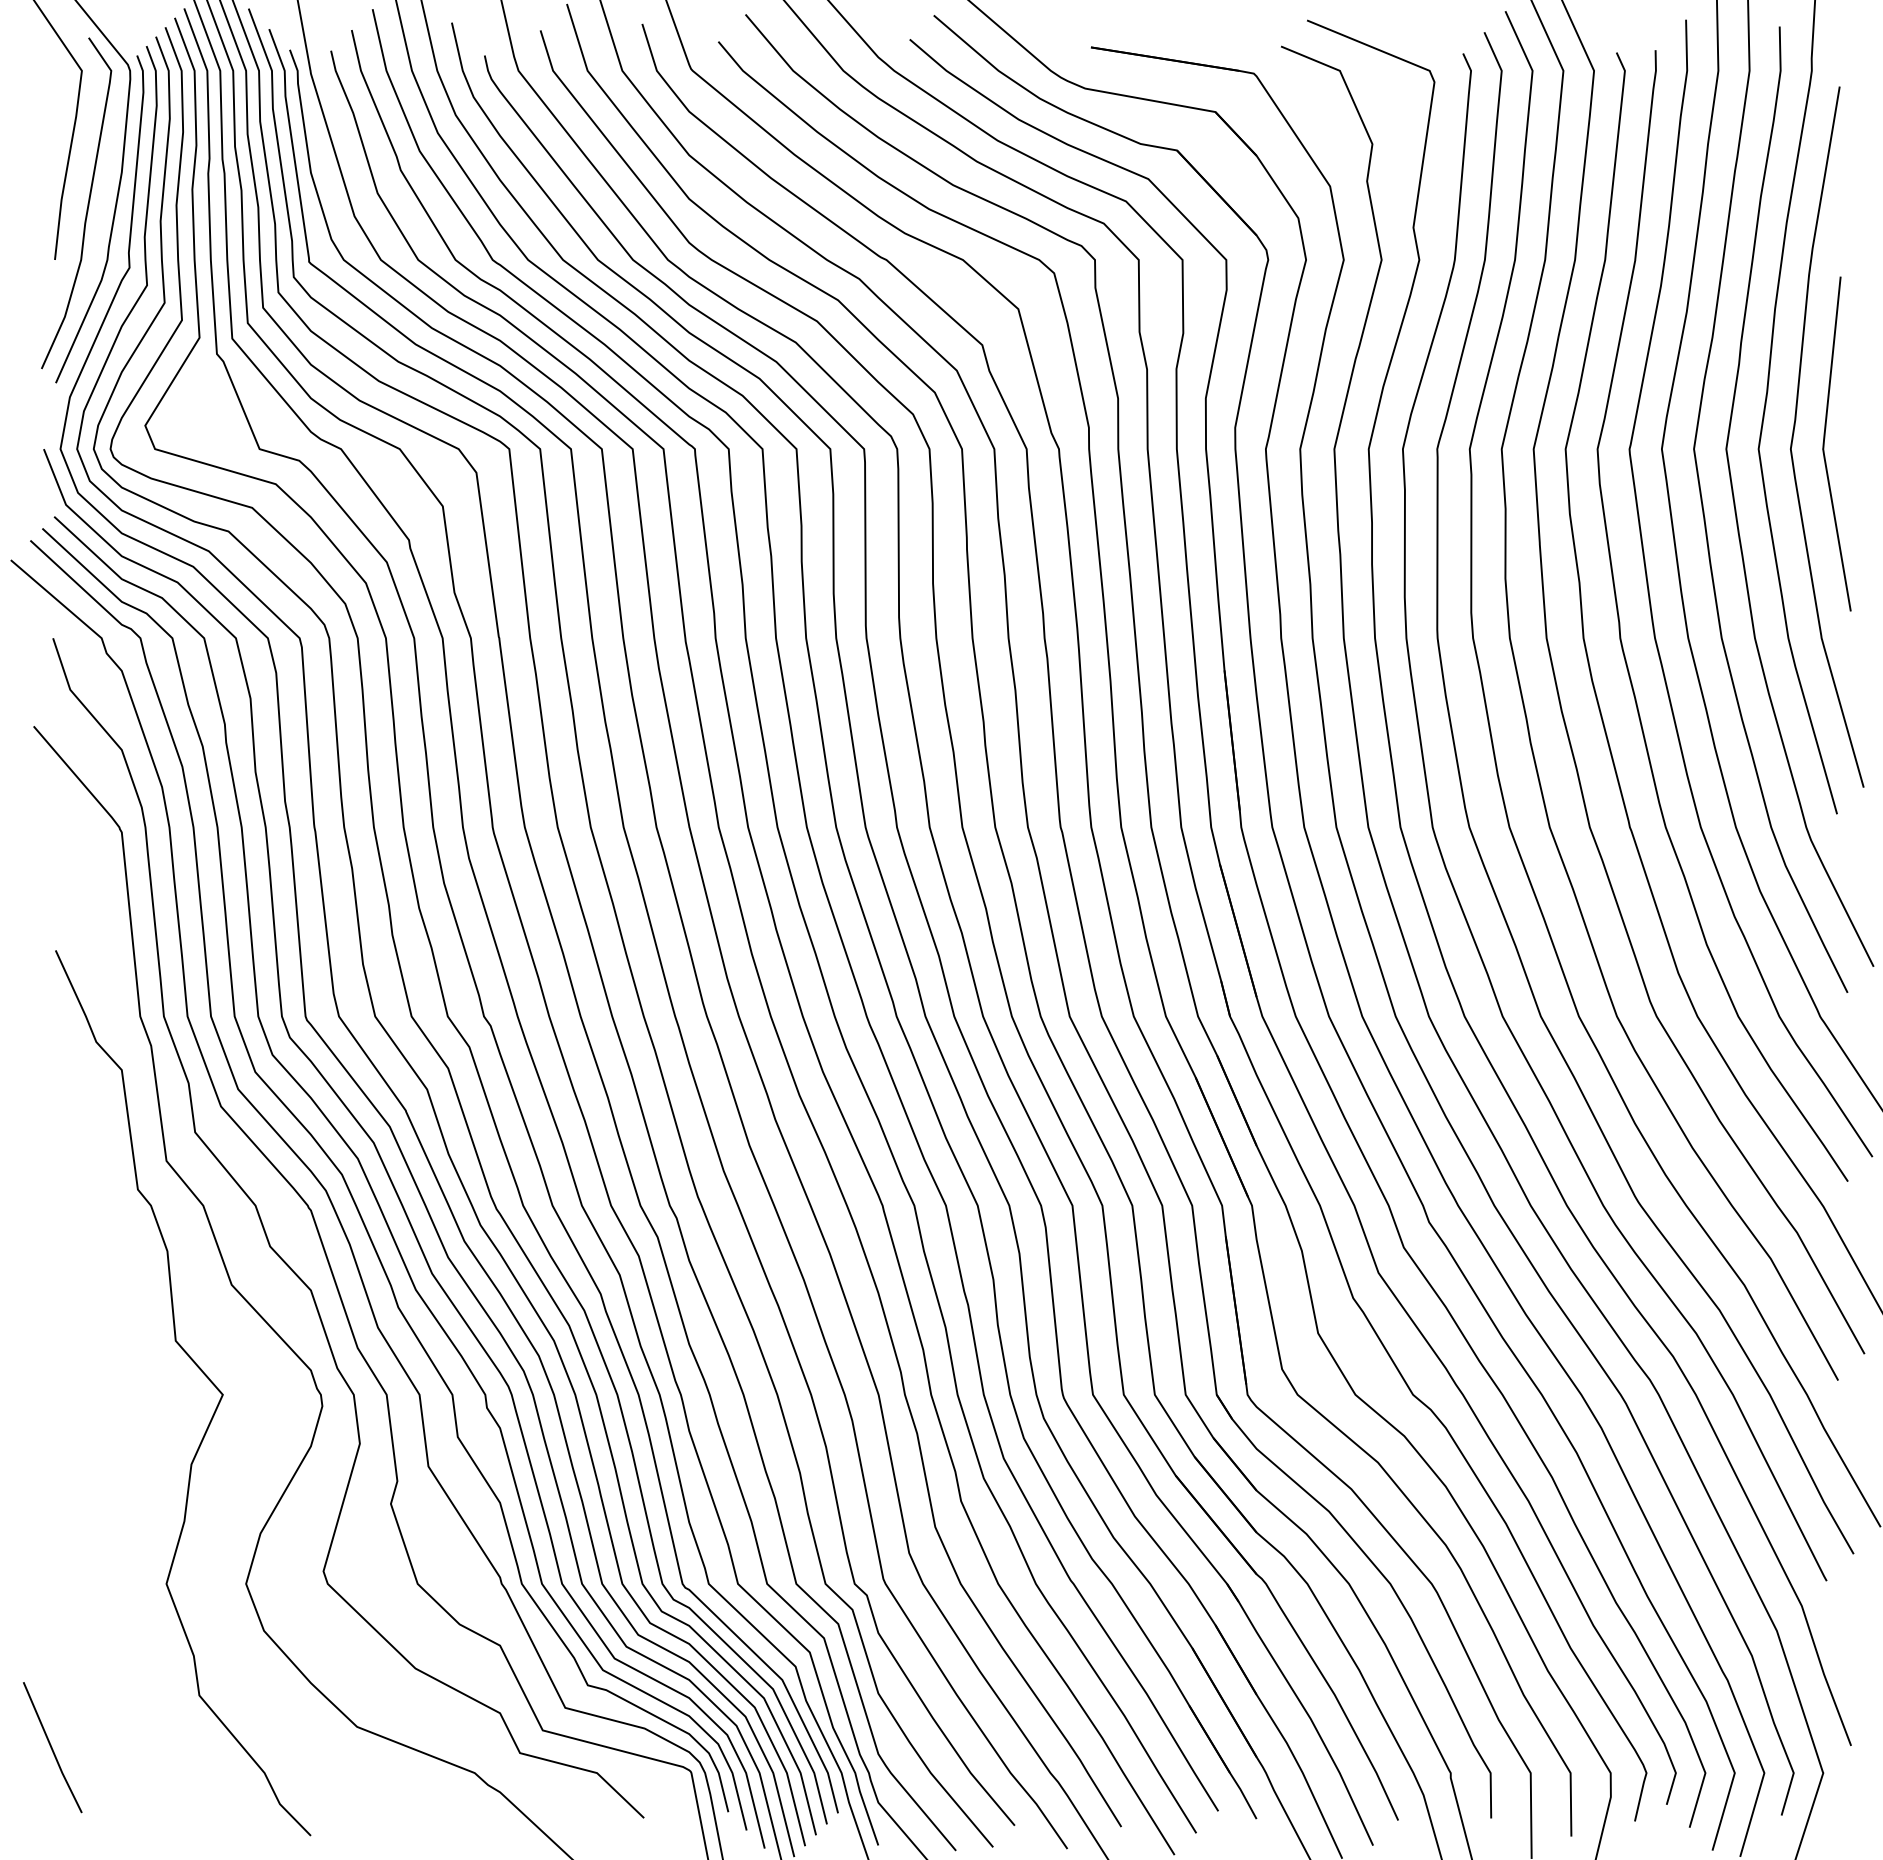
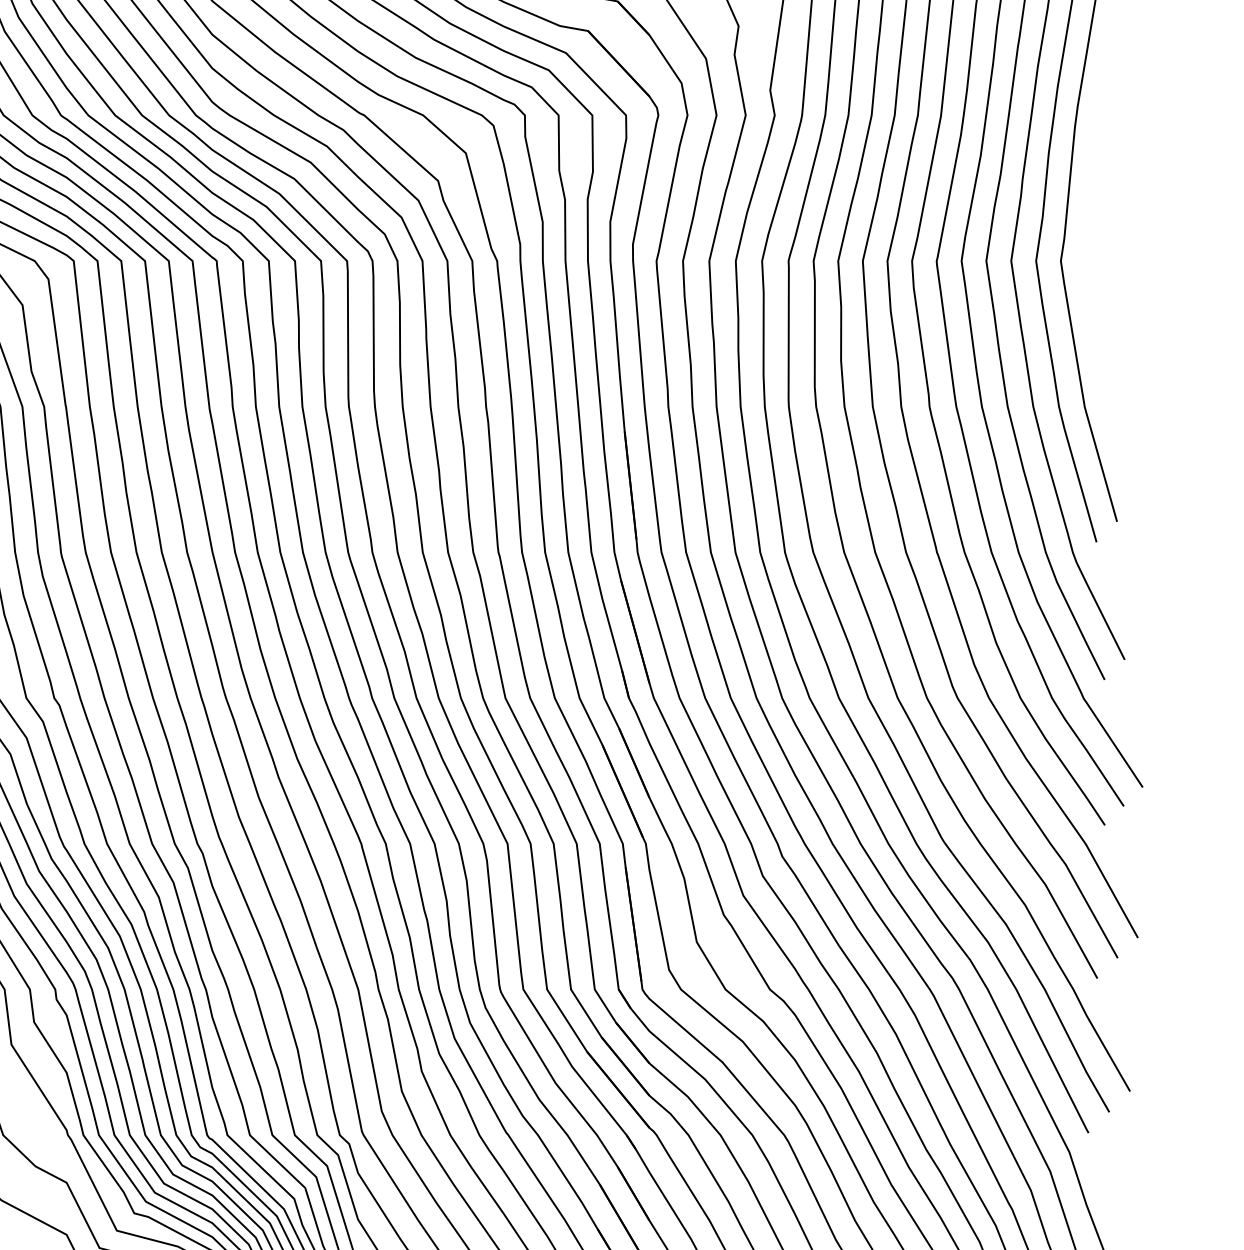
curve: (1824, 443) -> (1086, 256), removed

